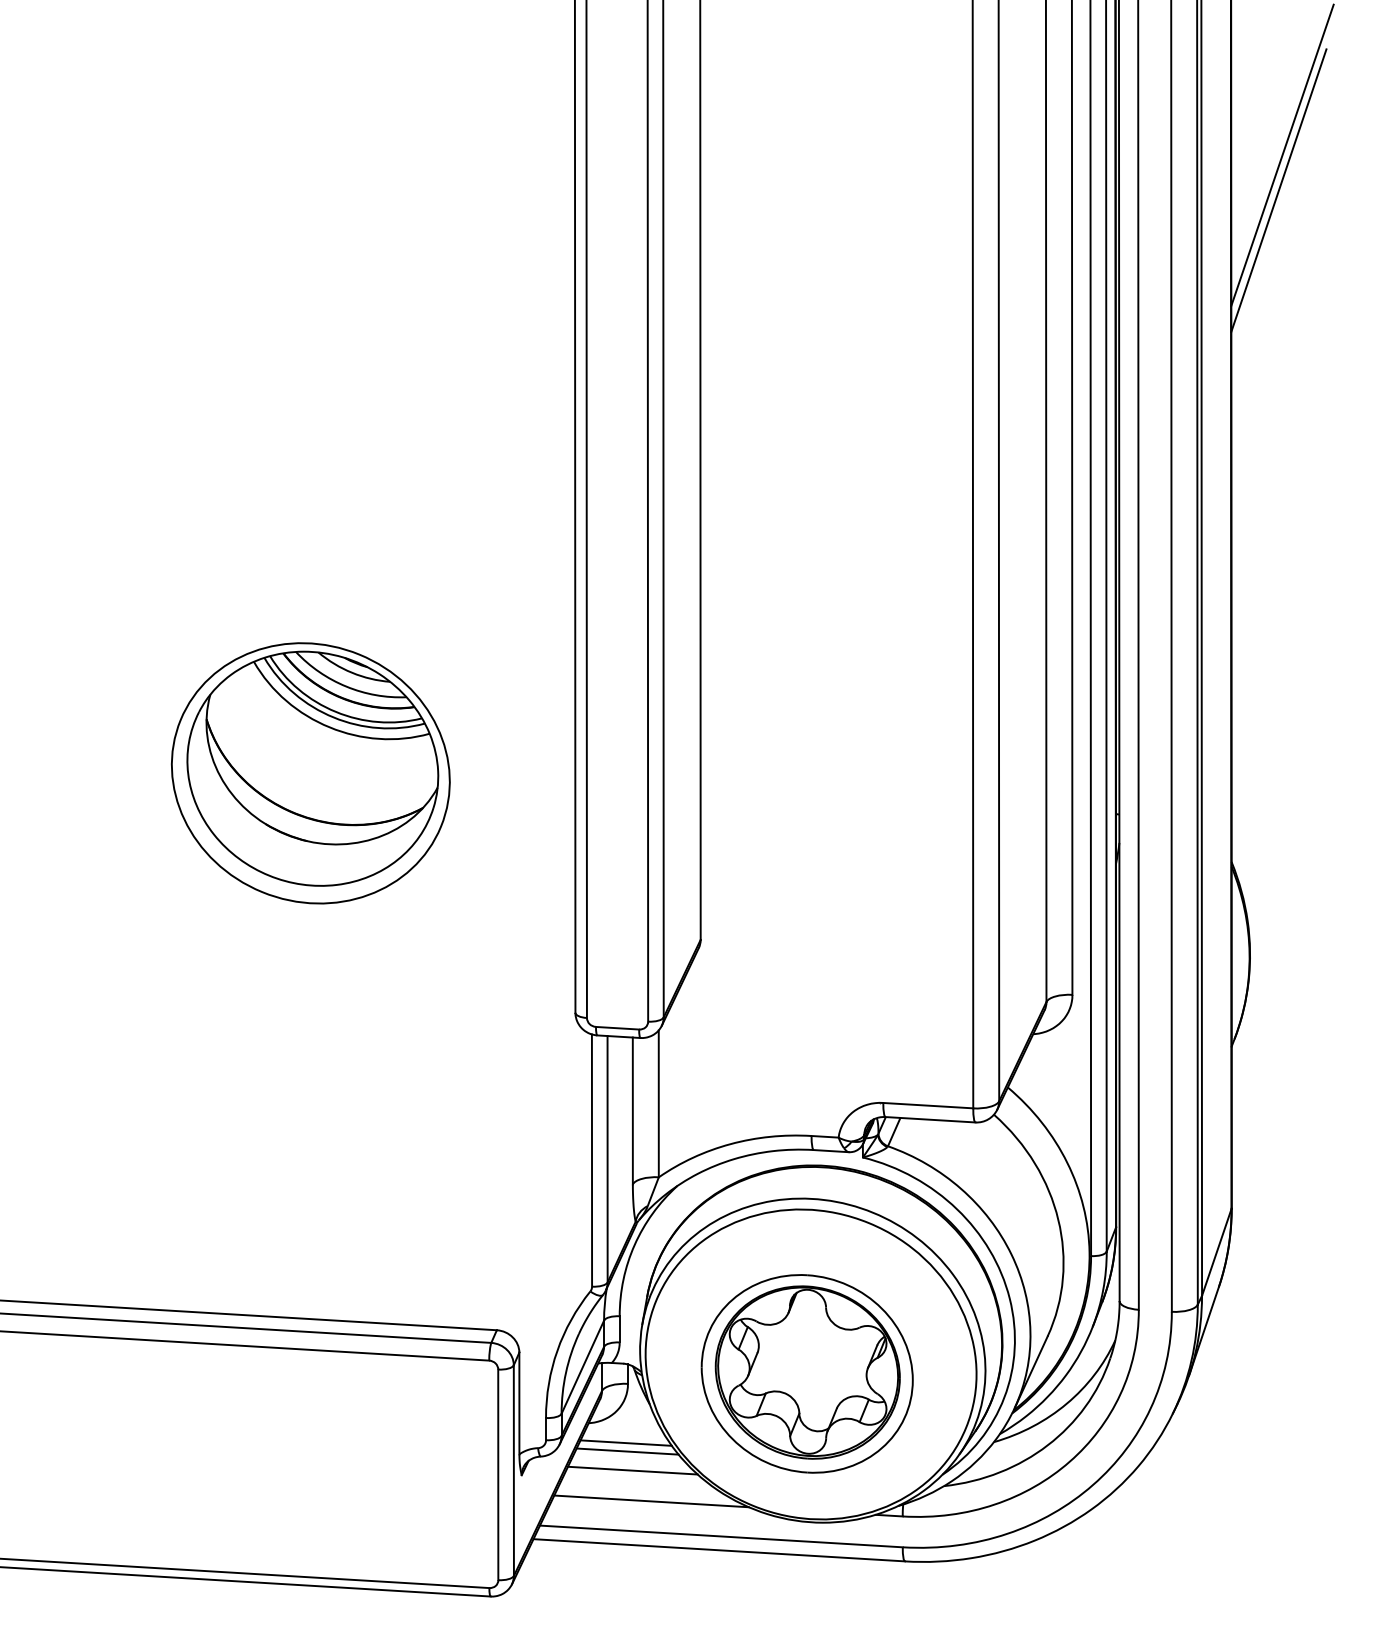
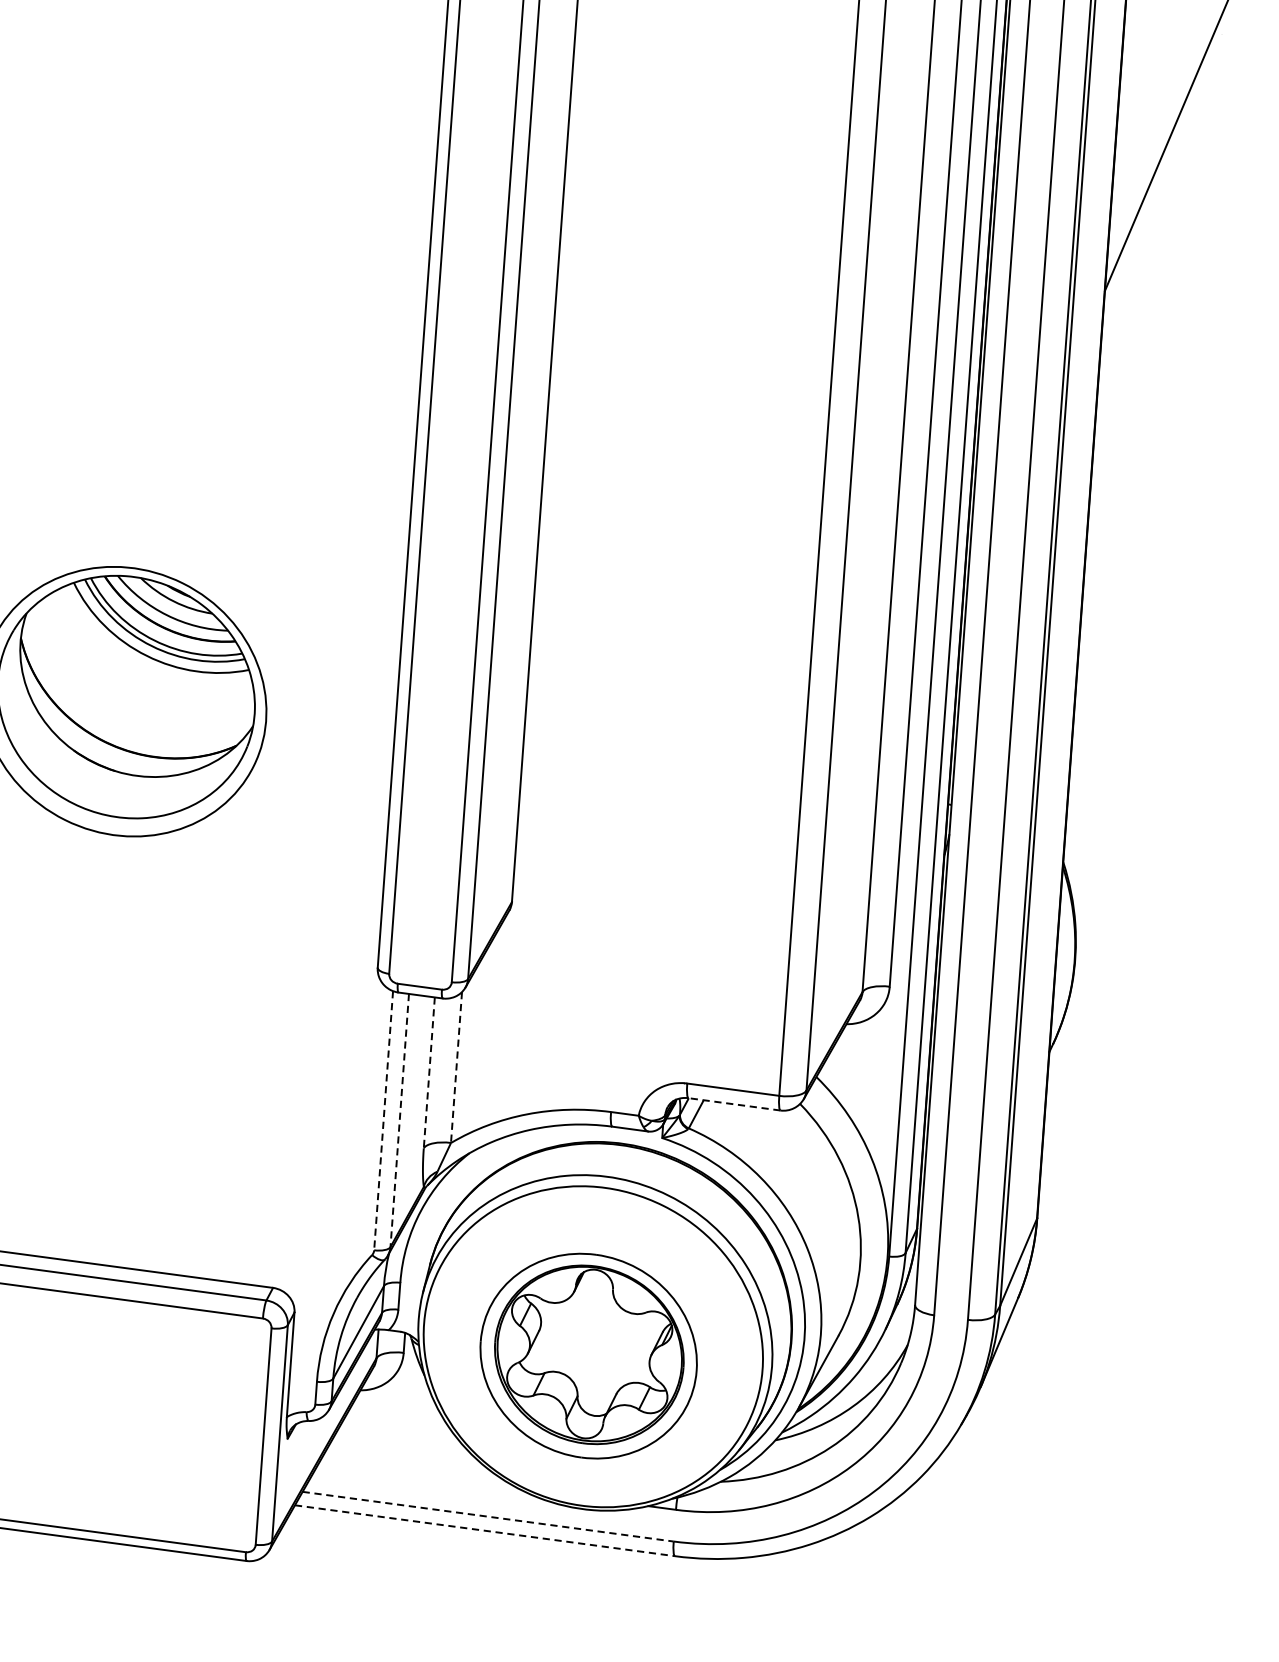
line: (1278, 190) -> (1162, 175), removed
line: (658, 1104) -> (456, 1068), solid -> dashed
line: (632, 1111) -> (428, 1073), solid -> dashed
line: (929, 1119) -> (733, 1104), solid -> dashed
line: (607, 1159) -> (399, 1120), solid -> dashed
line: (592, 1161) -> (384, 1121), solid -> dashed
line: (625, 1442) -> (396, 1412), removed
line: (627, 1451) -> (398, 1422), removed
line: (632, 1470) -> (401, 1442), removed
line: (651, 1501) -> (419, 1475), removed
line: (721, 1536) -> (488, 1516), solid -> dashed
line: (719, 1550) -> (485, 1530), solid -> dashed

